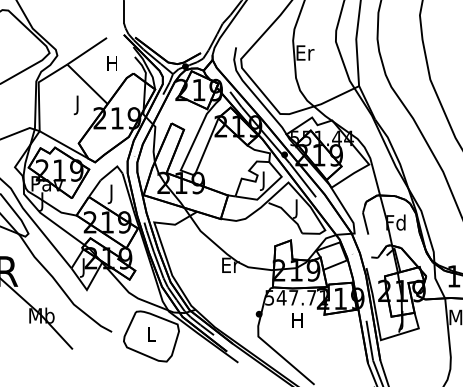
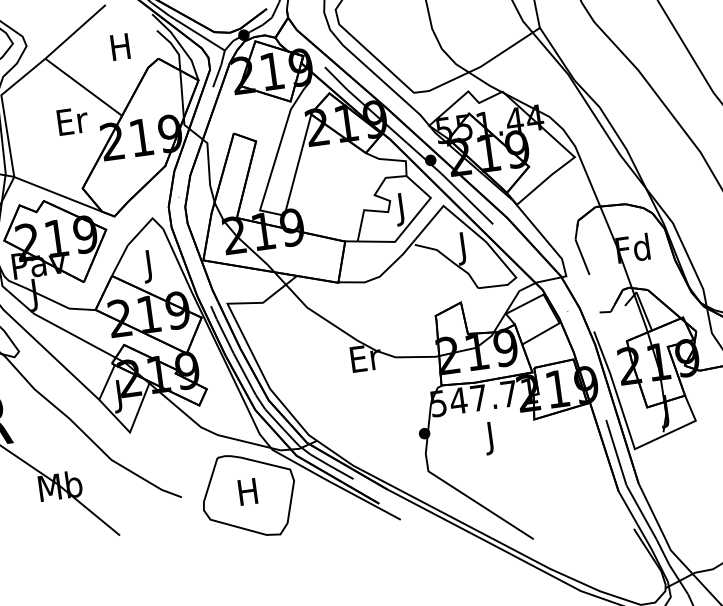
text: (78, 105) -> (73, 124), J -> Er
text: (297, 321) -> (490, 437), H -> J
text: (150, 334) -> (246, 492), L -> H

